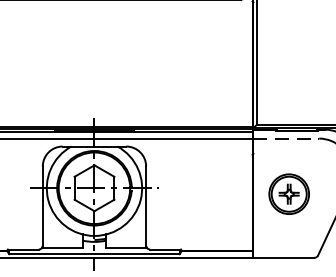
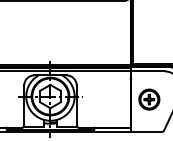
line: (285, 138) -> (147, 71), dashed -> solid

